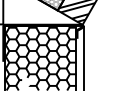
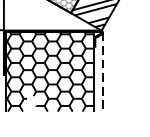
line: (83, 58) -> (102, 72), solid -> dashed

